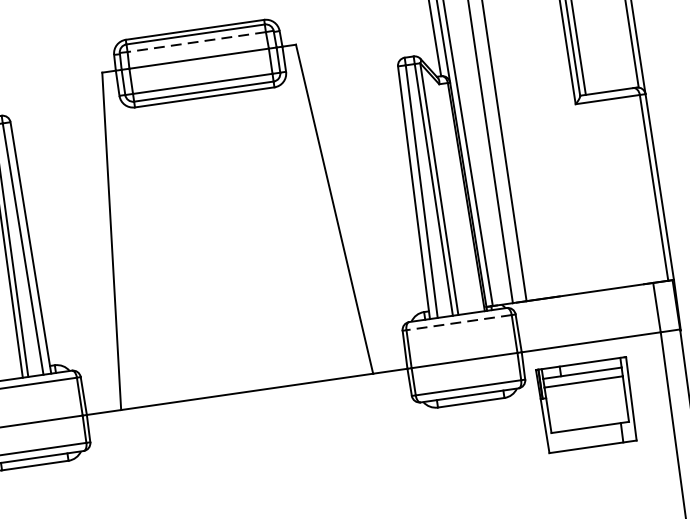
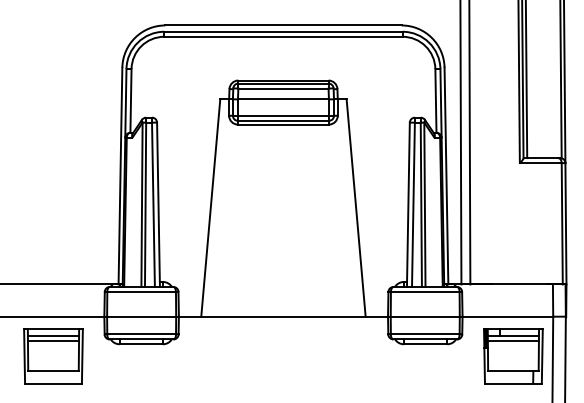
line: (195, 42) -> (282, 88), dashed -> solid
line: (457, 322) -> (424, 291), dashed -> solid
part: (587, 405) -> (513, 356), moved

